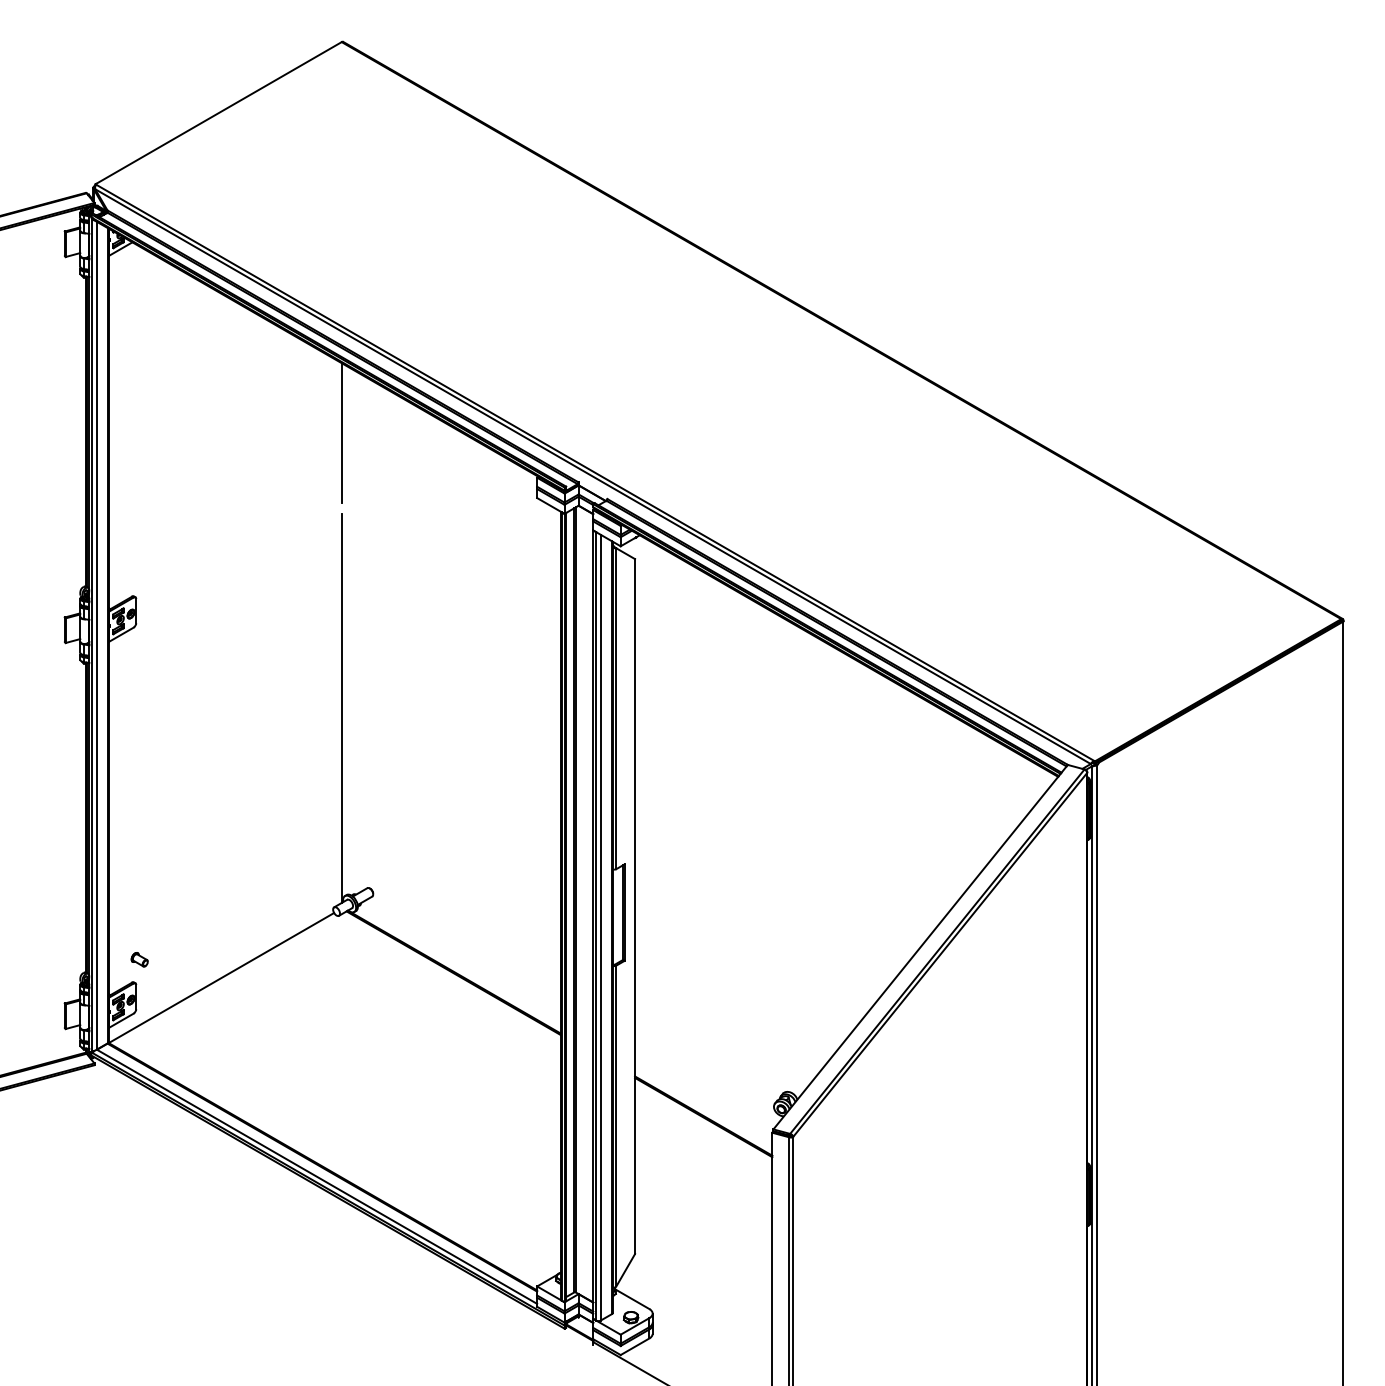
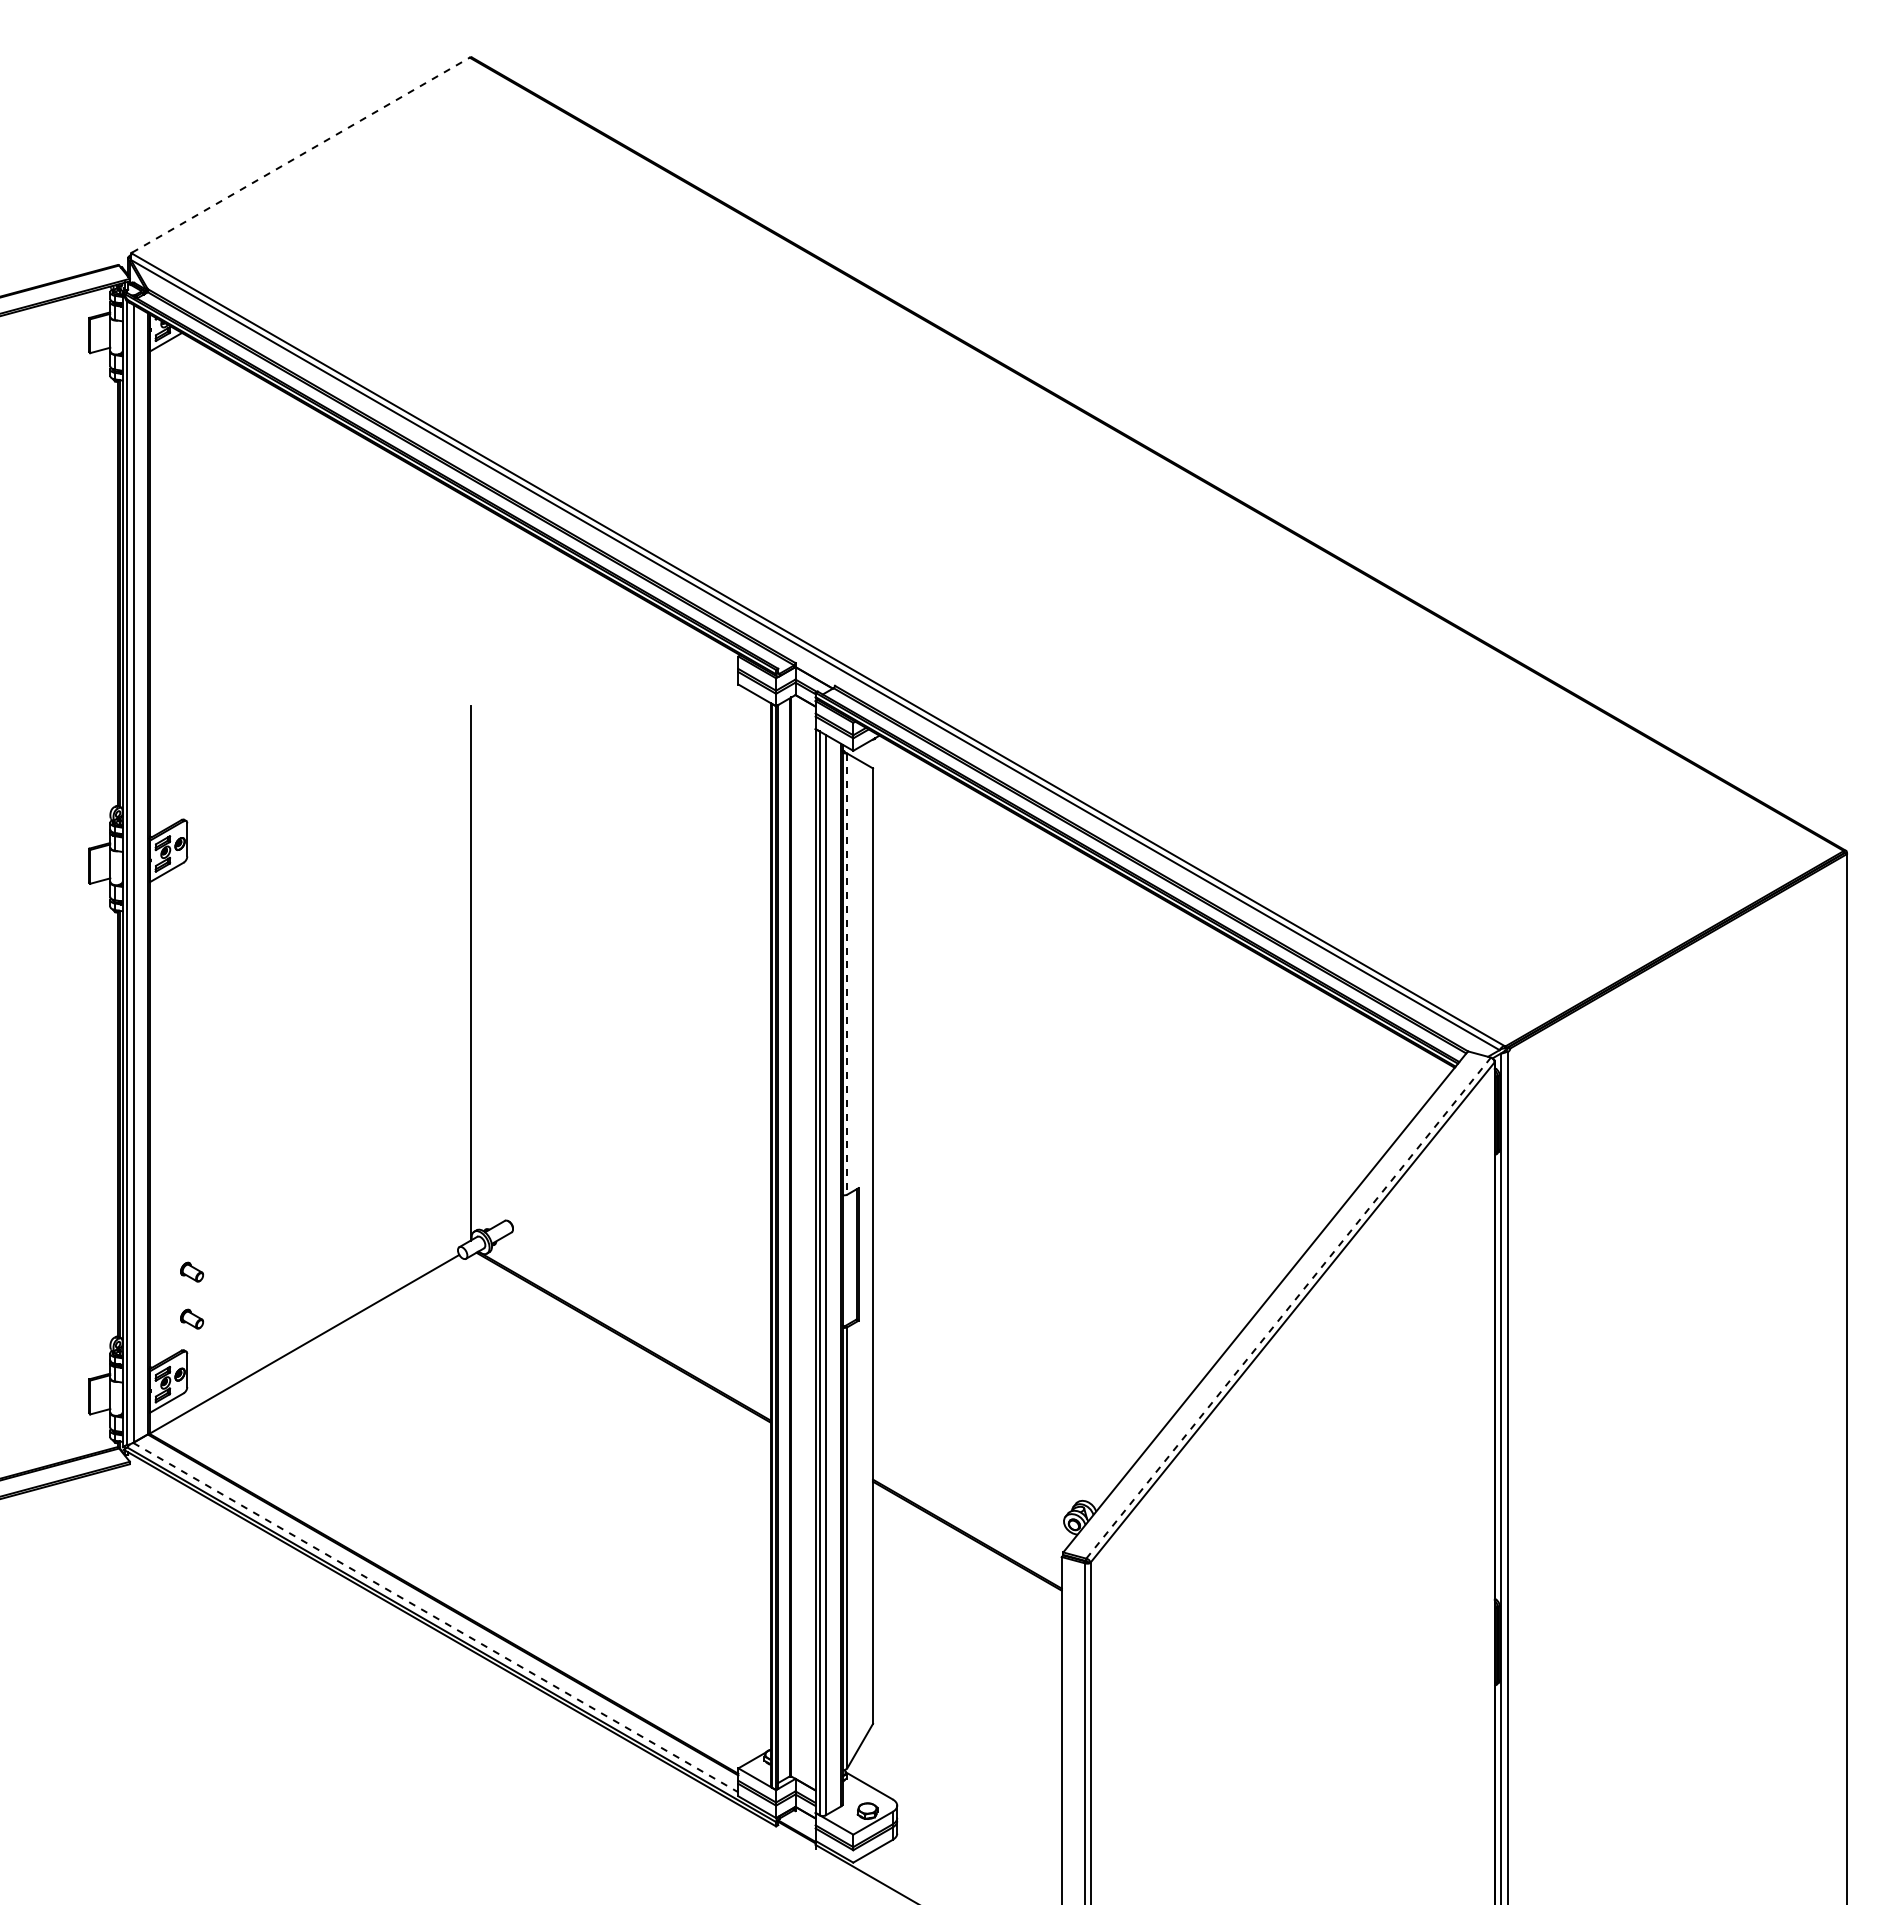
line: (218, 113) -> (300, 155), solid -> dashed
line: (342, 432) -> (470, 594), removed
line: (616, 709) -> (847, 974), solid -> dashed
part: (140, 925) -> (192, 1271), added
line: (937, 951) -> (1288, 1307), solid -> dashed
line: (317, 1176) -> (436, 1617), solid -> dashed

